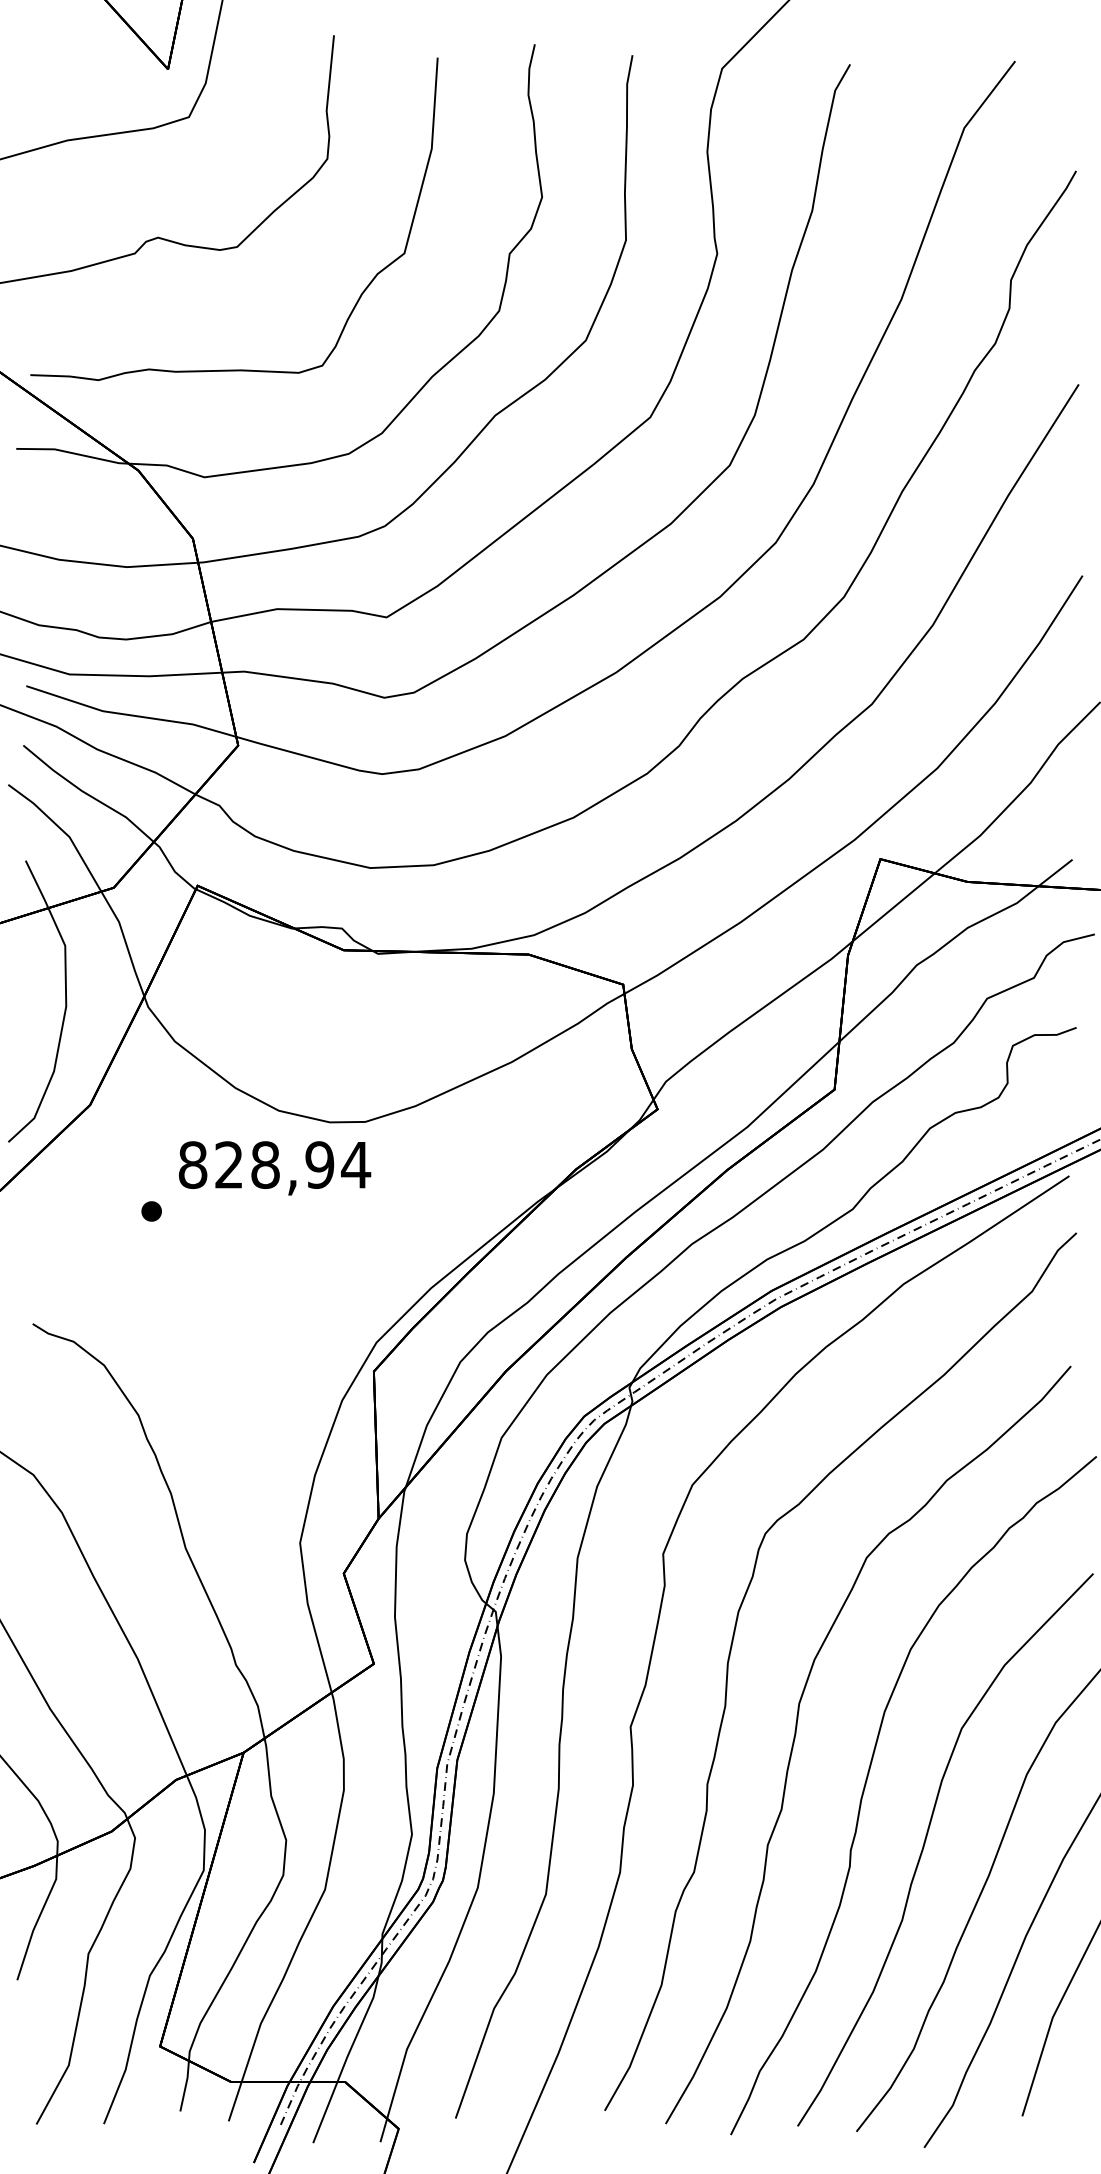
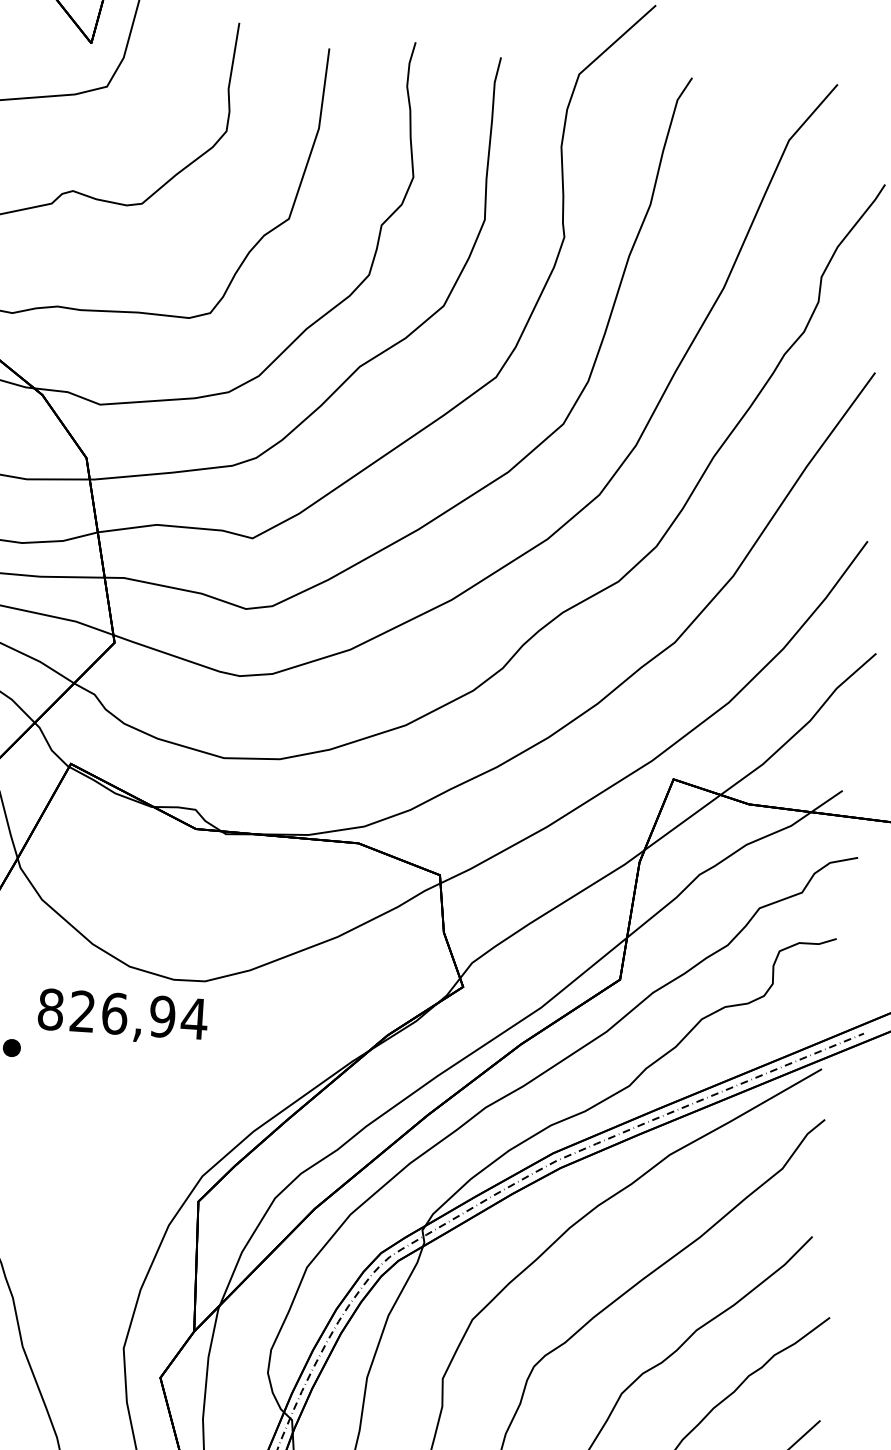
text: (265, 1164) -> (114, 1013), 828,94 -> 826,94

